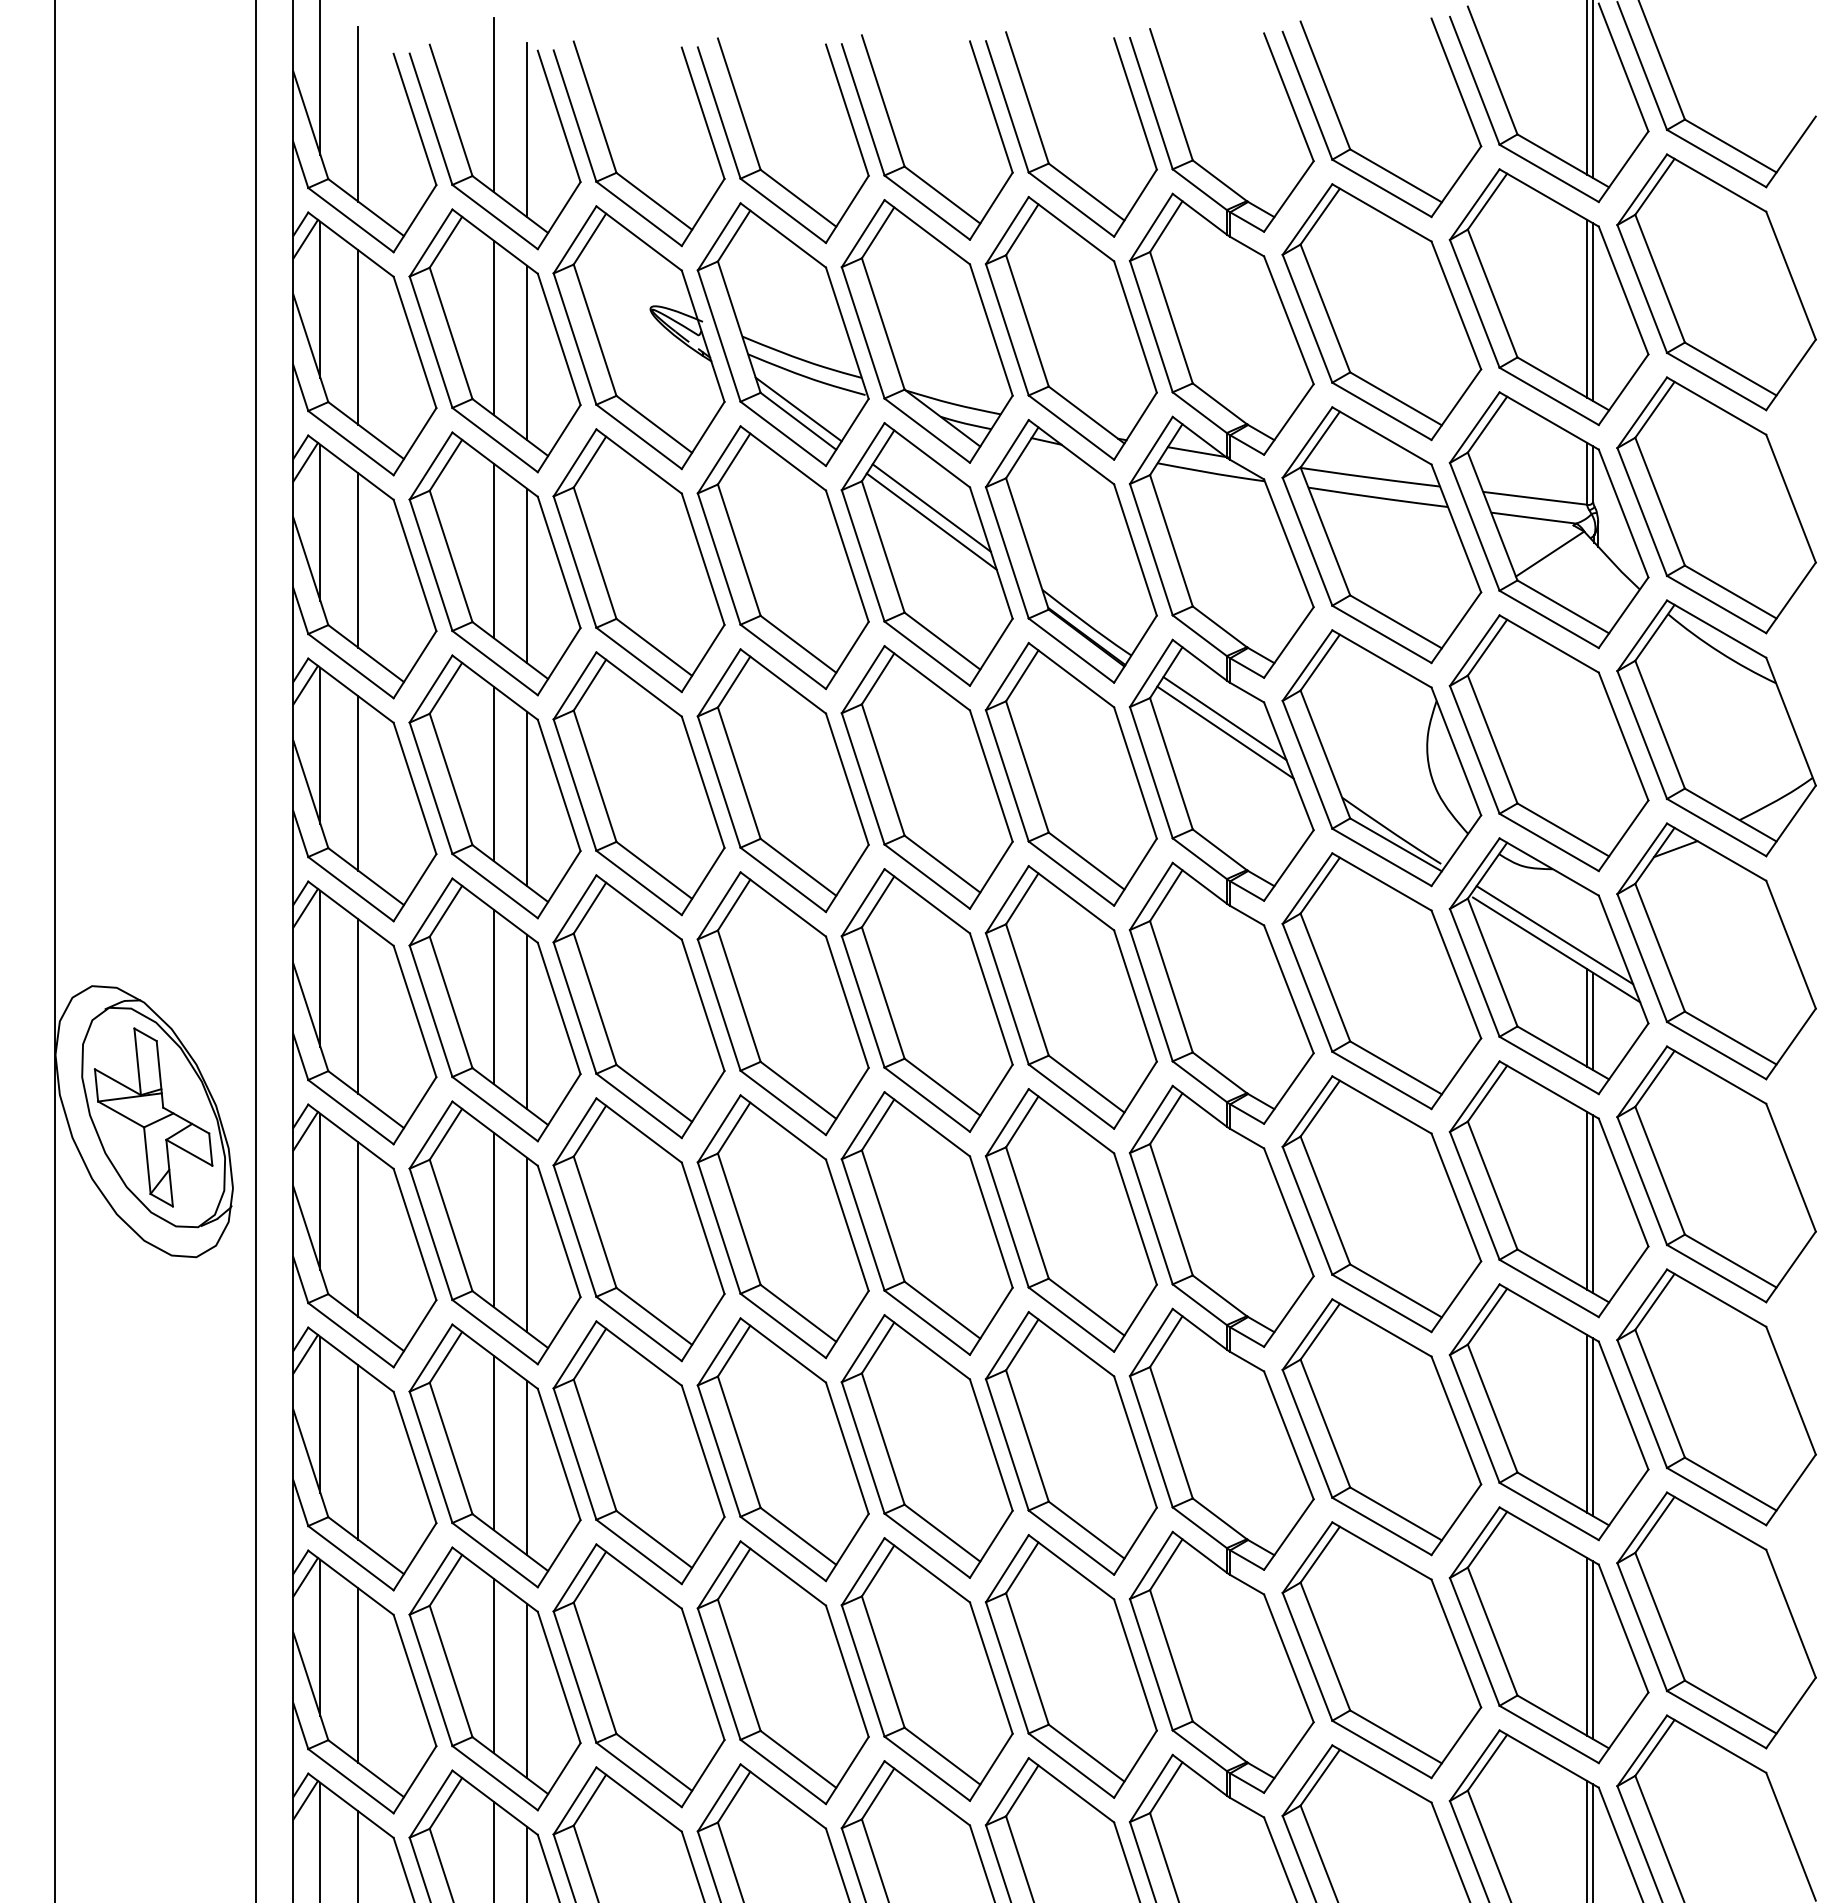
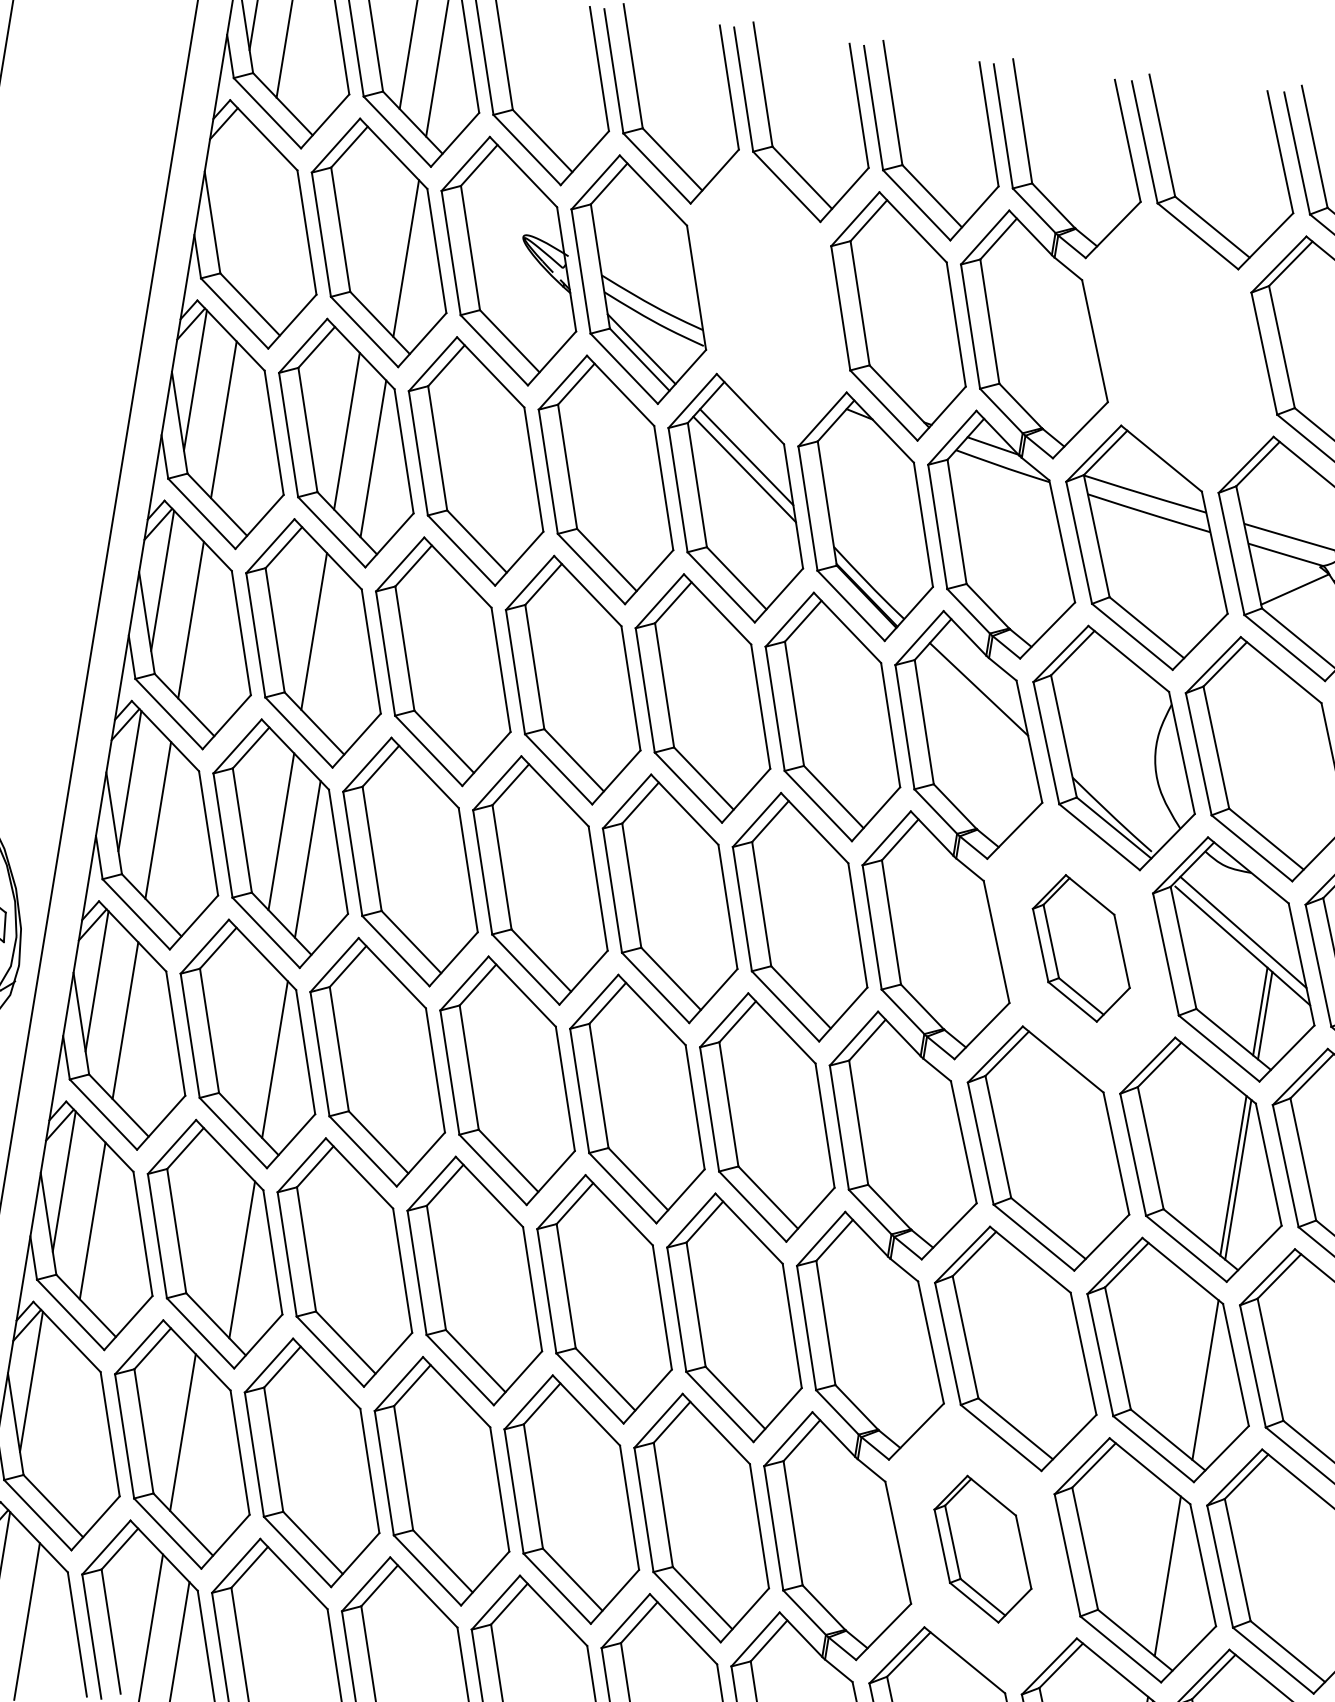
line: (320, 299) -> (228, 180), removed
part: (1381, 312) -> (1179, 347), removed
line: (493, 327) -> (379, 230), removed
part: (926, 331) -> (767, 297), removed
line: (358, 337) -> (256, 219), removed
line: (1225, 732) -> (977, 702), removed
line: (527, 798) -> (340, 658), removed
part: (1381, 981) -> (1080, 948), size x0.6
line: (493, 1219) -> (248, 1031), removed
line: (1587, 1423) -> (1200, 1375), removed
line: (493, 1442) -> (215, 1231), removed
part: (1381, 1650) -> (982, 1549), size x0.6
line: (1593, 1650) -> (1172, 1580), removed
line: (358, 1675) -> (60, 1421), removed
line: (527, 1690) -> (209, 1459), removed

